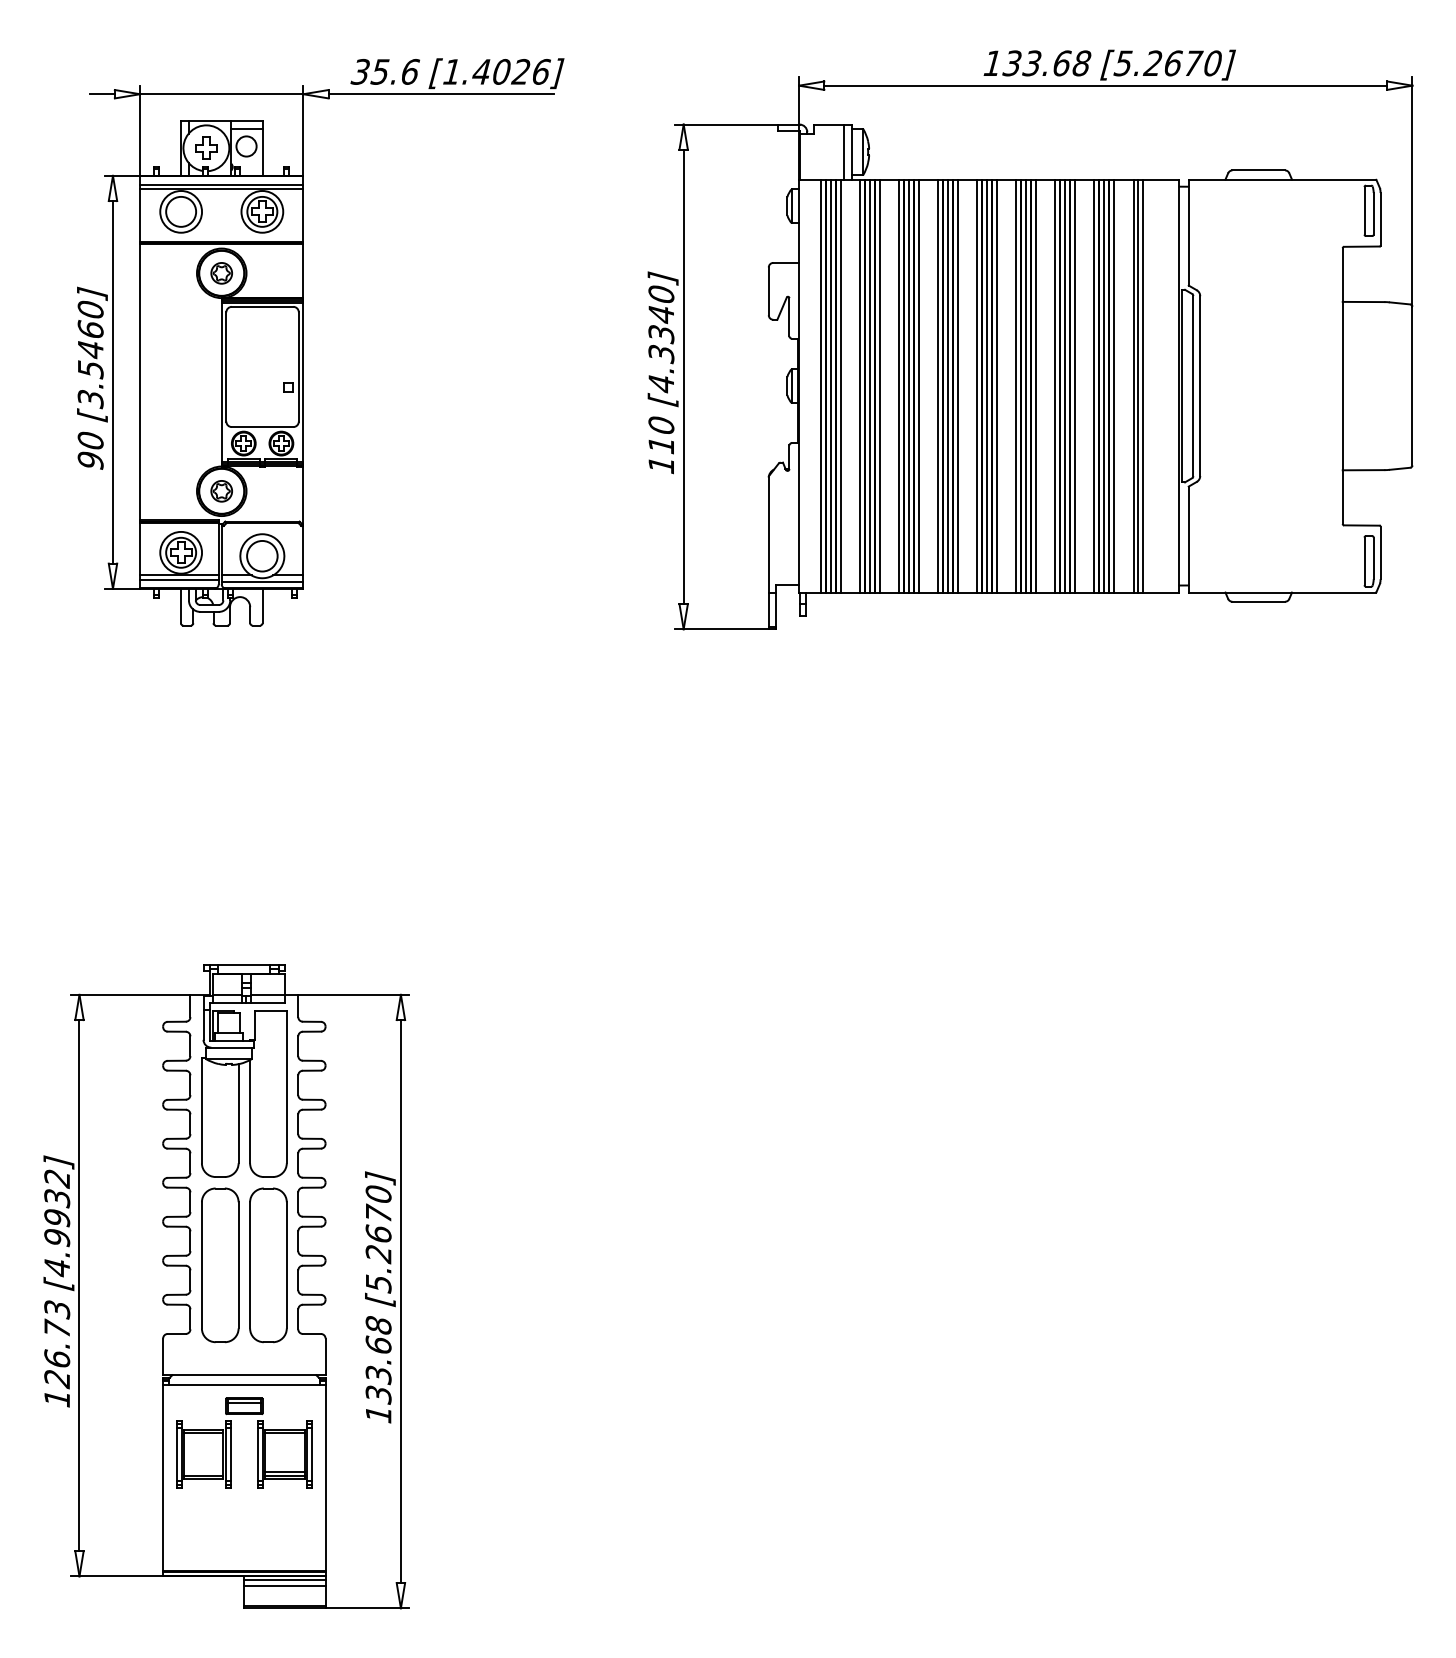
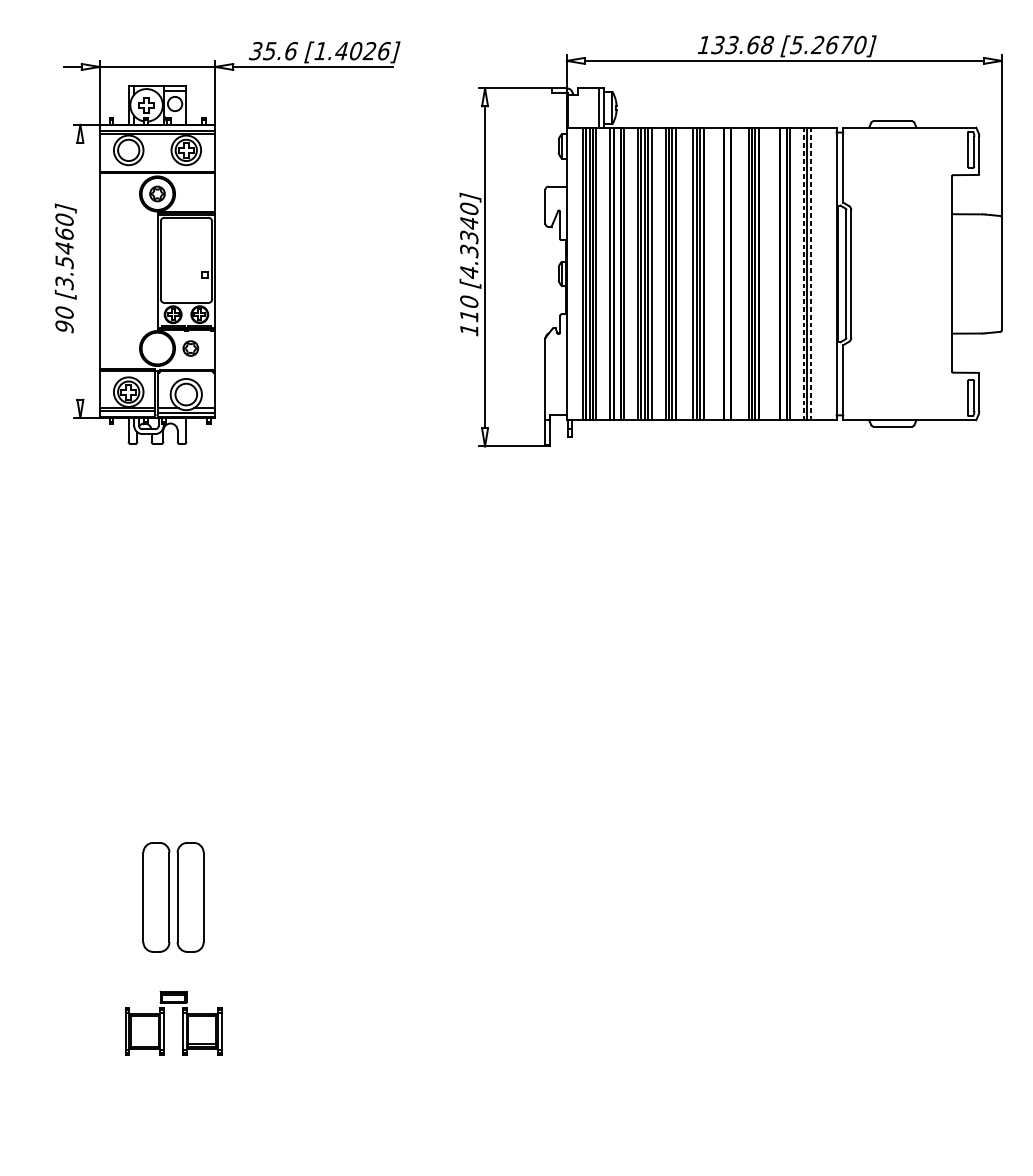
line: (112, 382) -> (80, 271), removed
line: (869, 385) -> (616, 273), removed
line: (957, 385) -> (679, 273), removed
line: (996, 385) -> (706, 273), removed
line: (1016, 385) -> (721, 273), removed
line: (1025, 385) -> (727, 273), removed
line: (1035, 385) -> (734, 273), removed
line: (1074, 385) -> (762, 273), removed
line: (1094, 385) -> (776, 273), removed
line: (1103, 385) -> (782, 273), removed
line: (1133, 386) -> (804, 274), solid -> dashed
line: (1142, 386) -> (810, 274), solid -> dashed
part: (221, 491) -> (190, 348), moved
part: (226, 1286) -> (160, 912), removed

